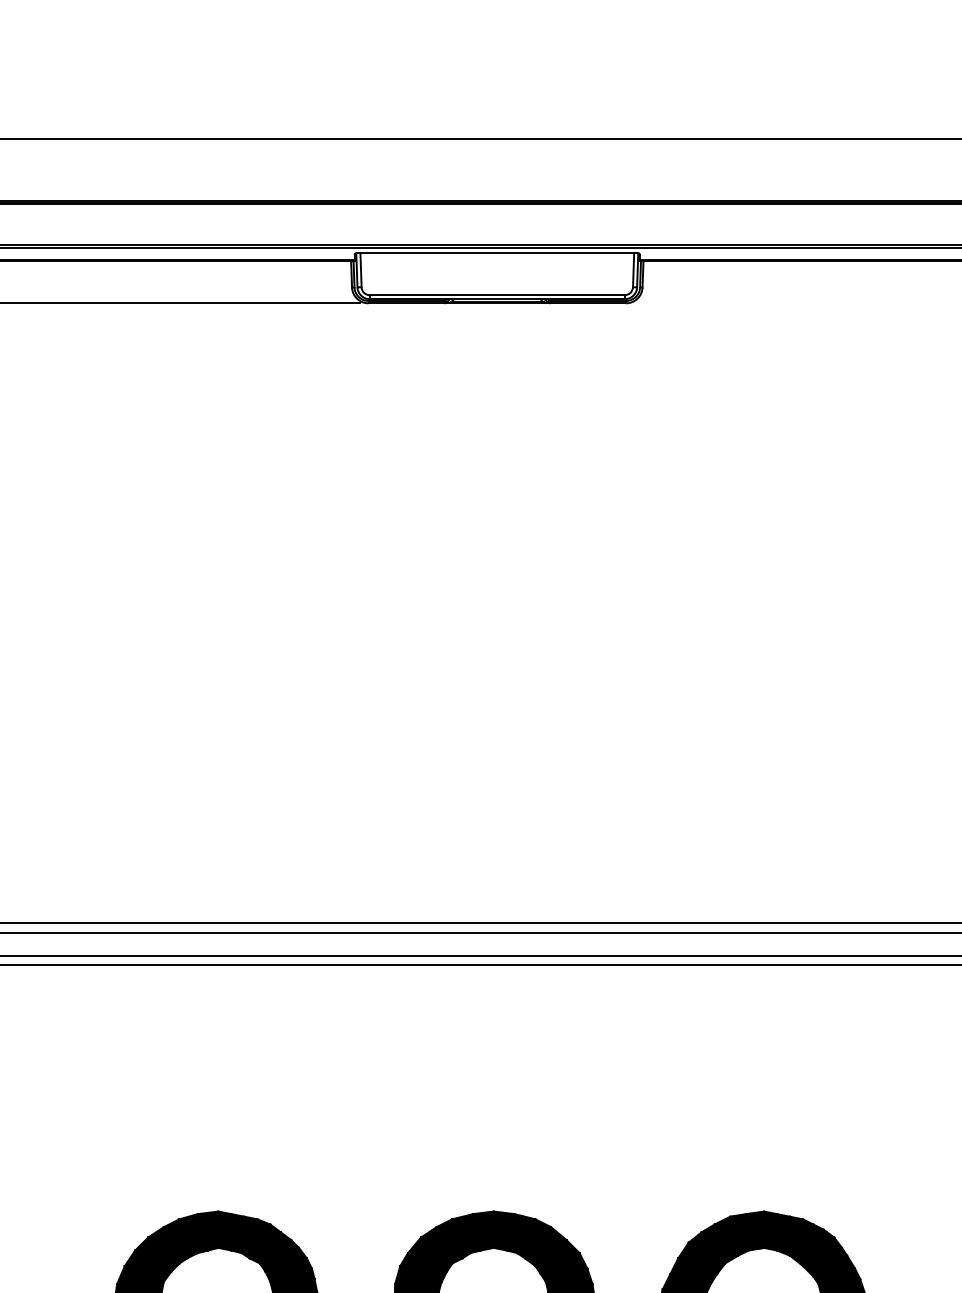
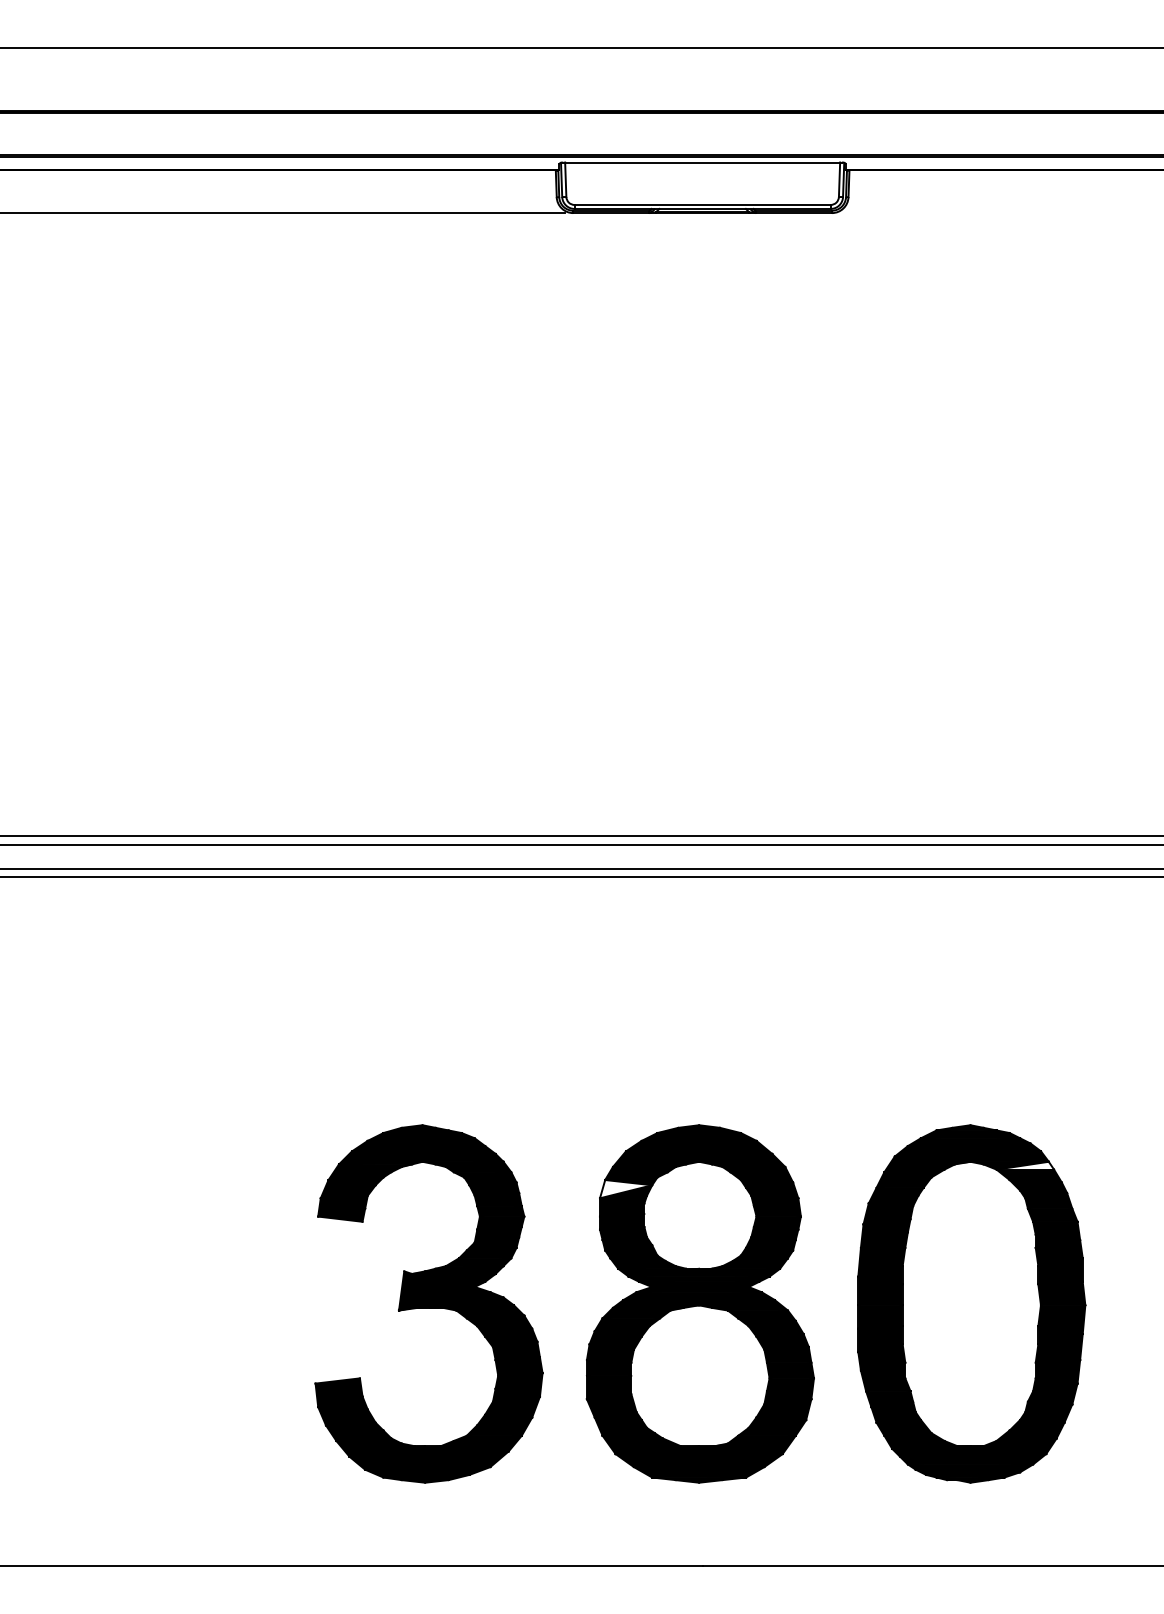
fill: (818, 1251) -> (1025, 1165), removed
fill: (421, 1275) -> (626, 1189), removed

